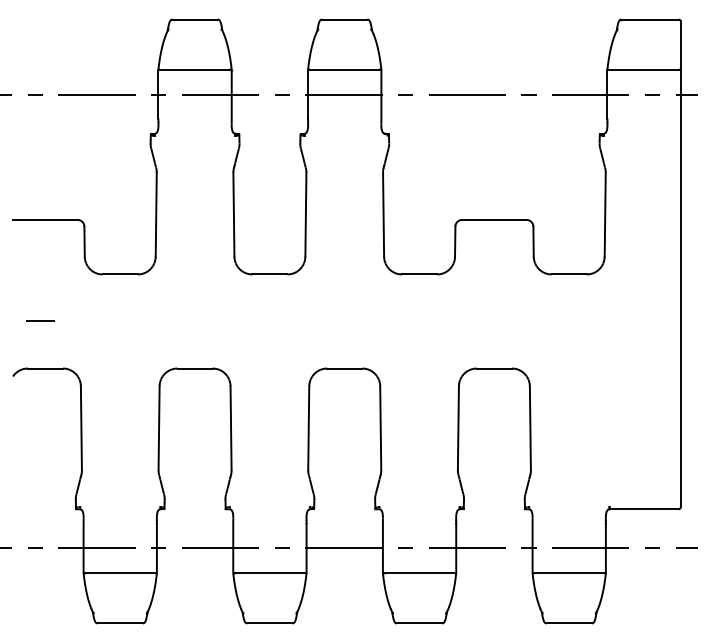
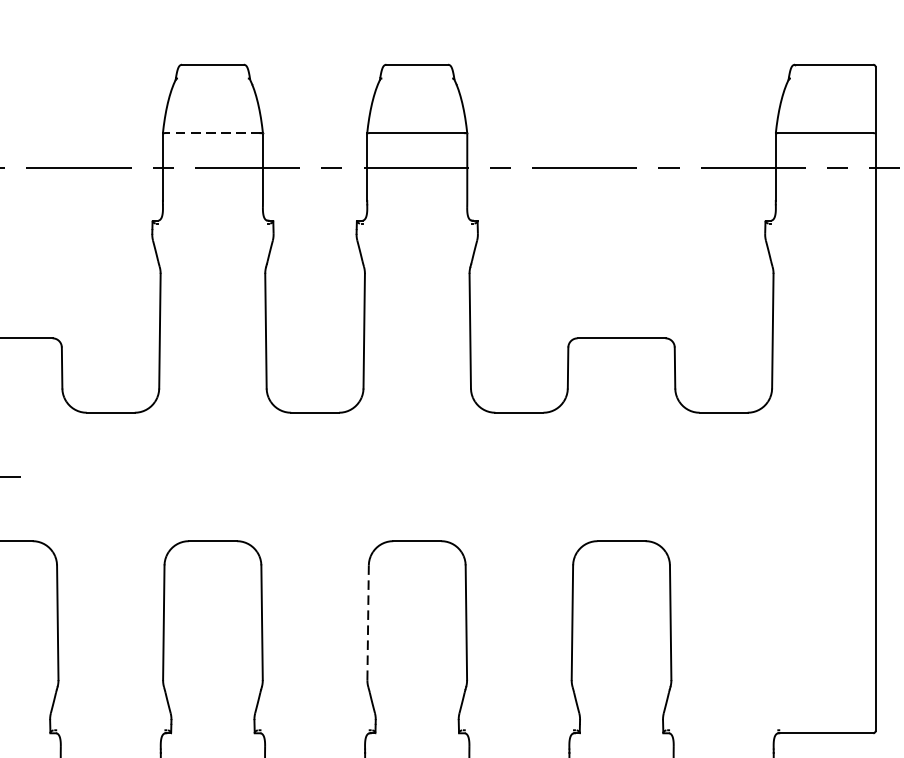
line: (195, 69) -> (213, 132), solid -> dashed
line: (308, 428) -> (367, 623), solid -> dashed

